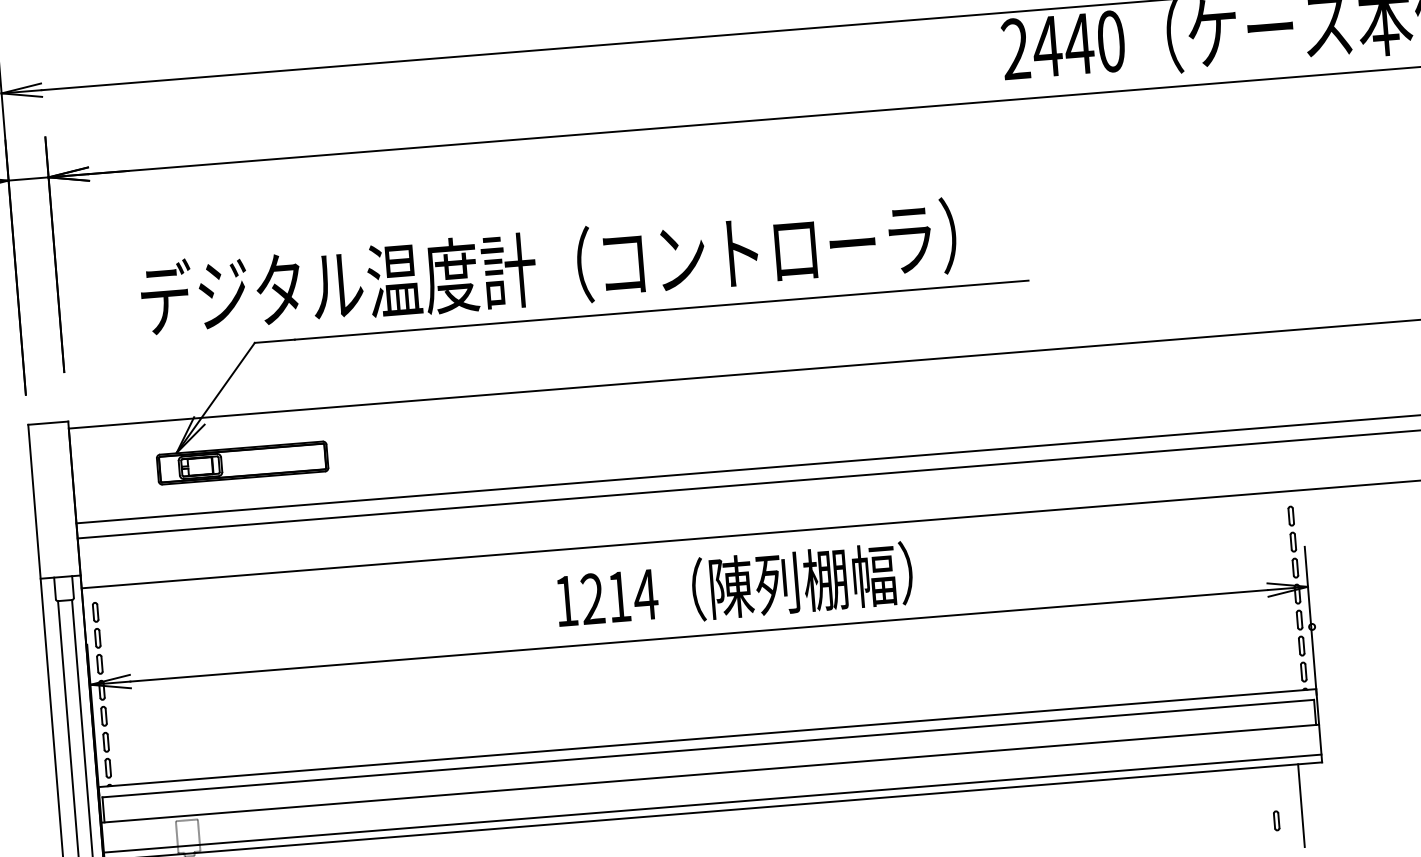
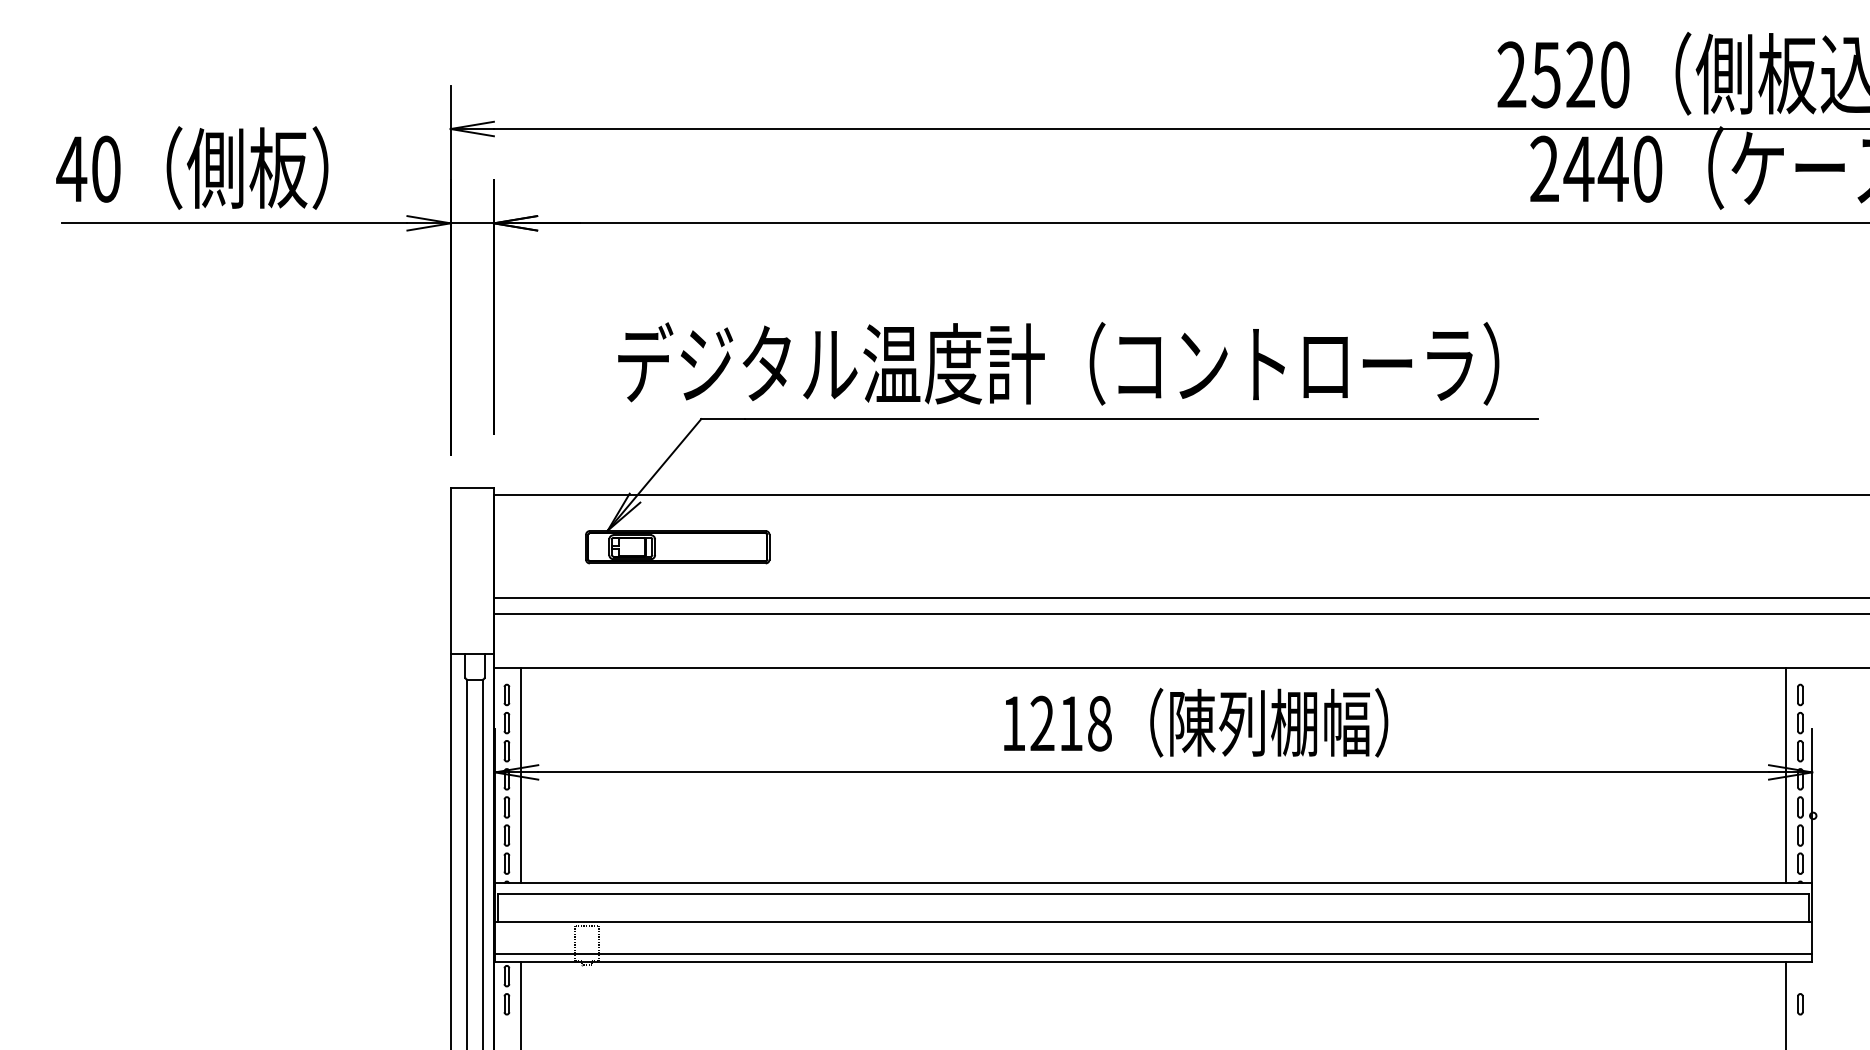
text: (548, 267) -> (1058, 363), moved
line: (1284, 591) -> (1786, 775), added
text: (645, 594) -> (1099, 723), 1214 -> 1218
line: (114, 685) -> (520, 775), added
part: (1276, 821) -> (1800, 1004), moved

